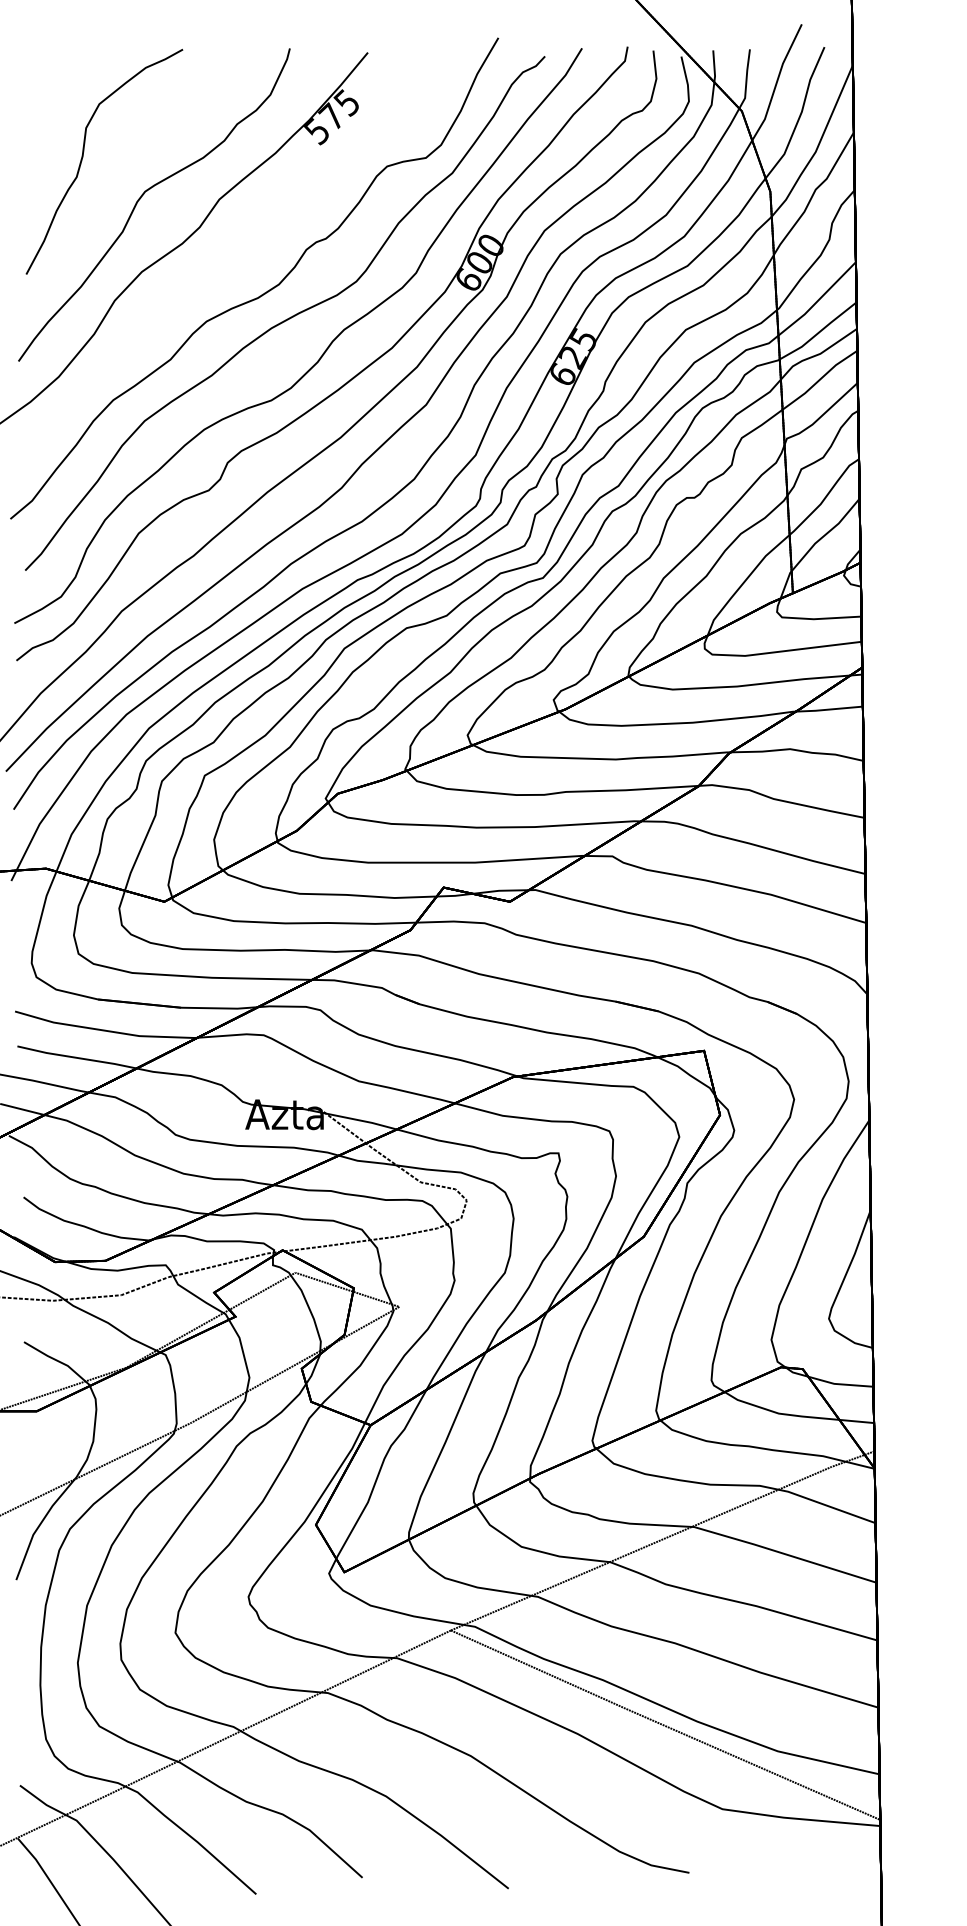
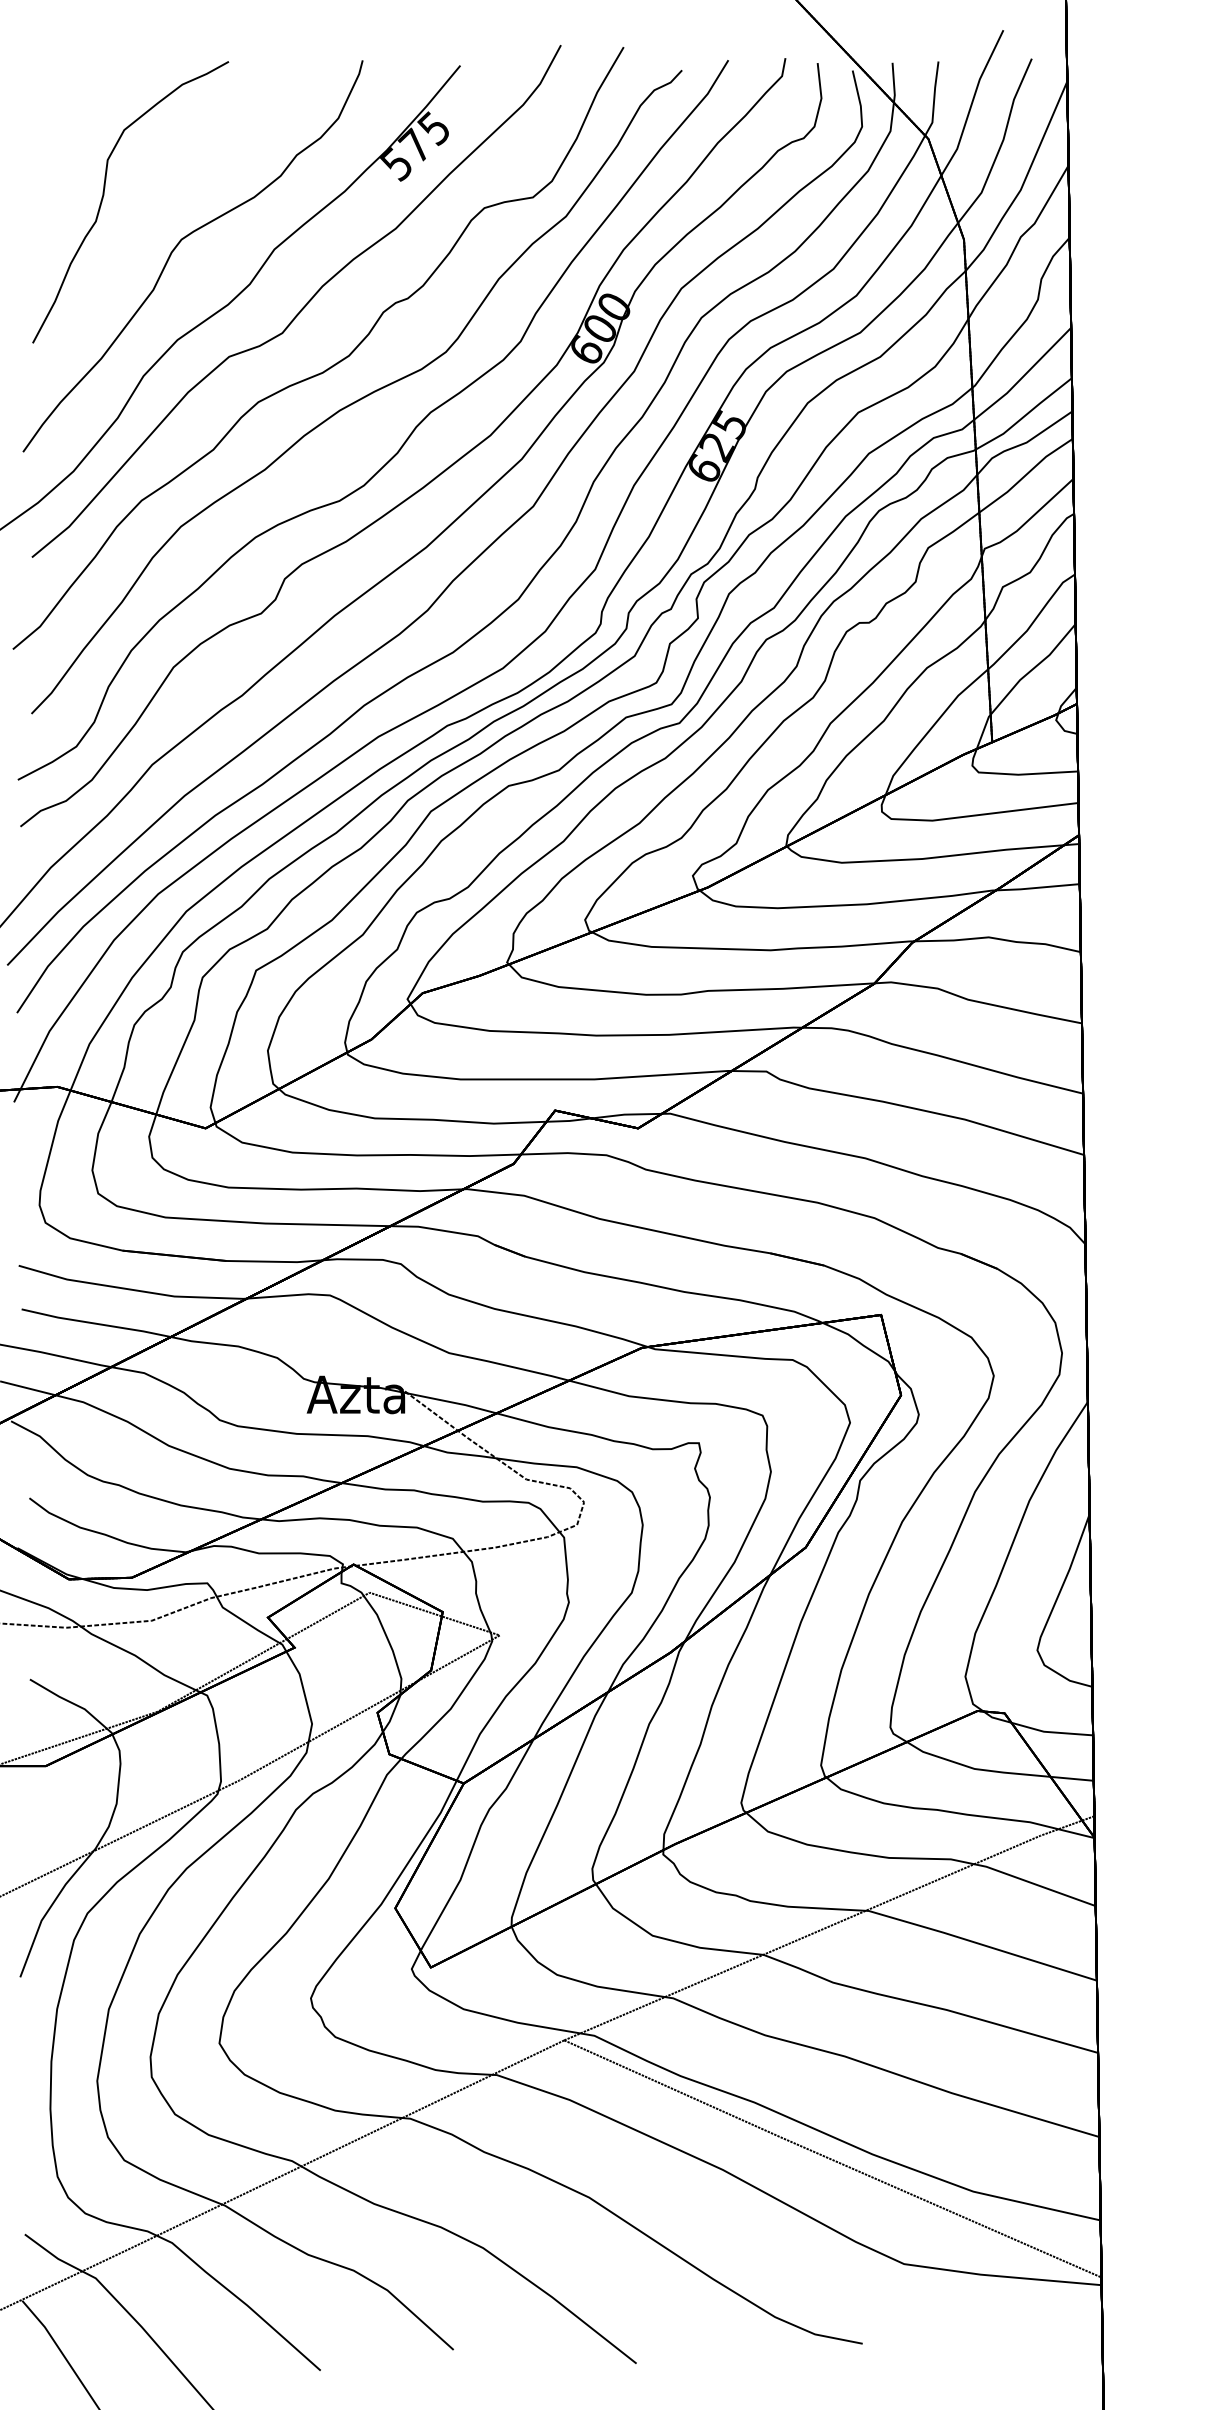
curve: (241, 245) -> (302, 307), added

